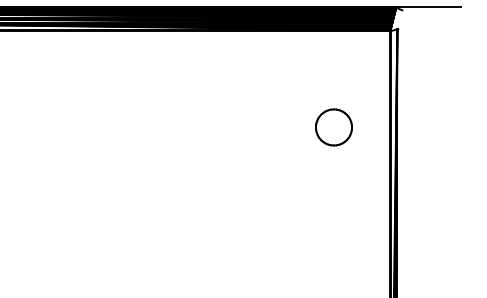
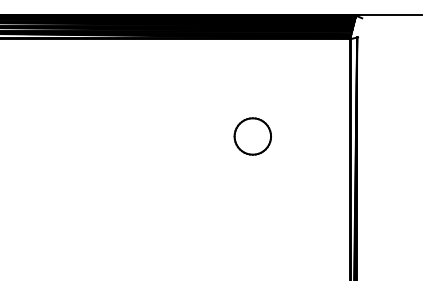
part: (333, 127) -> (252, 136), moved

